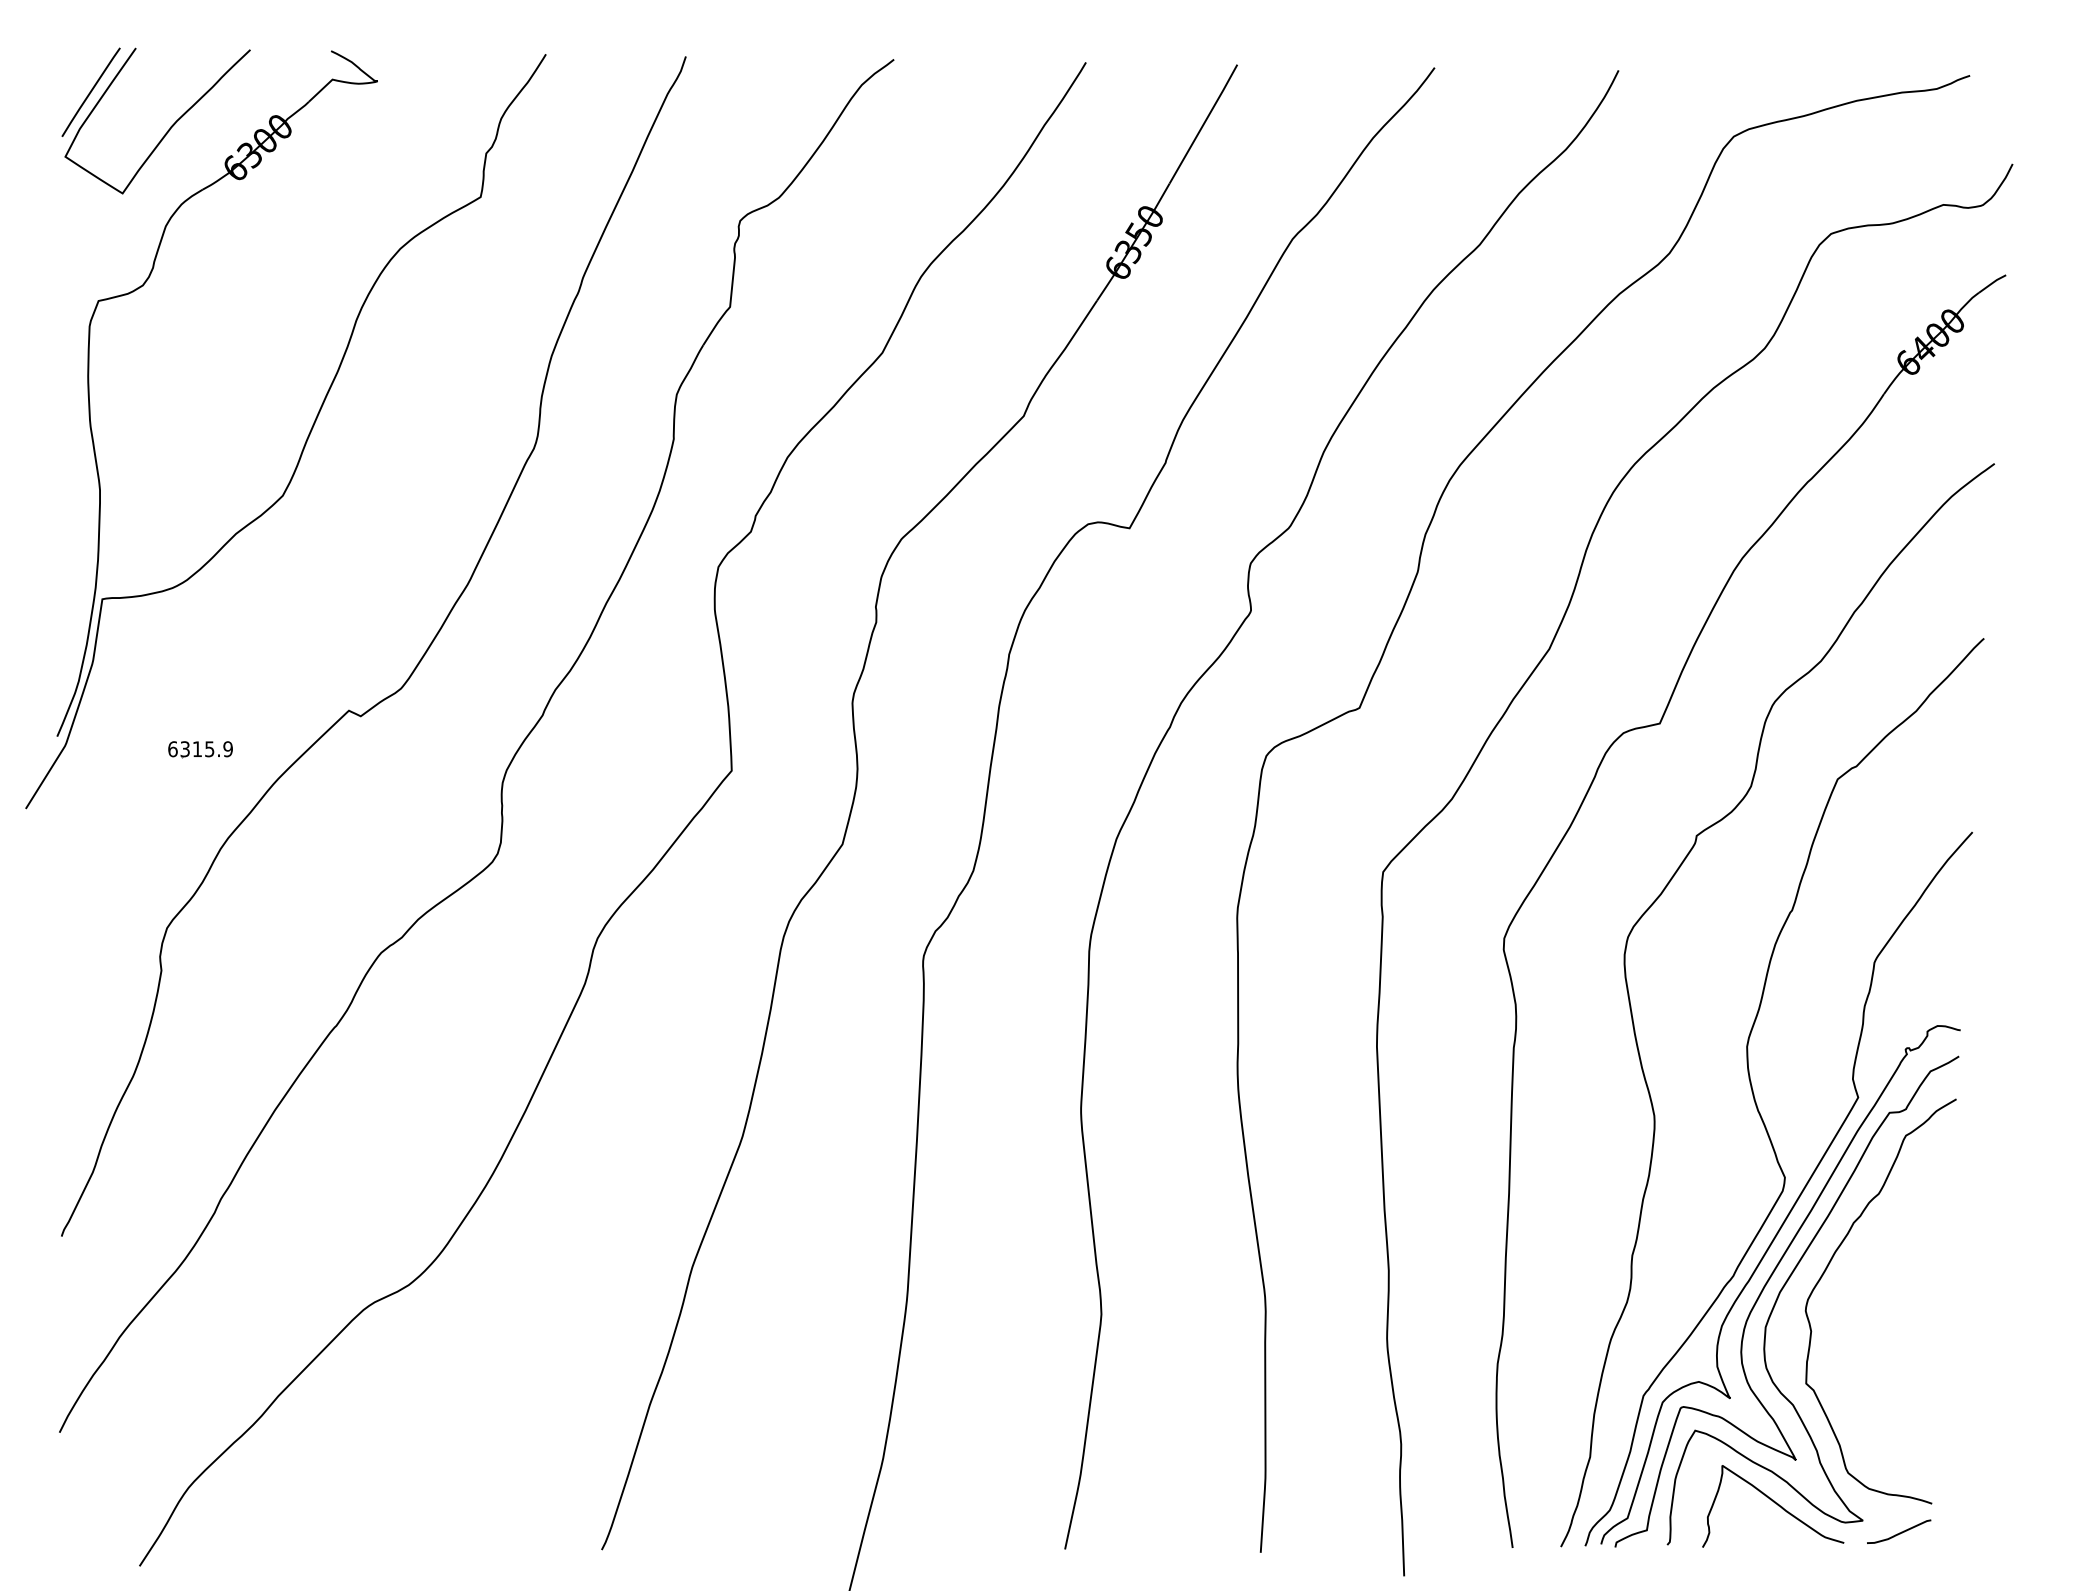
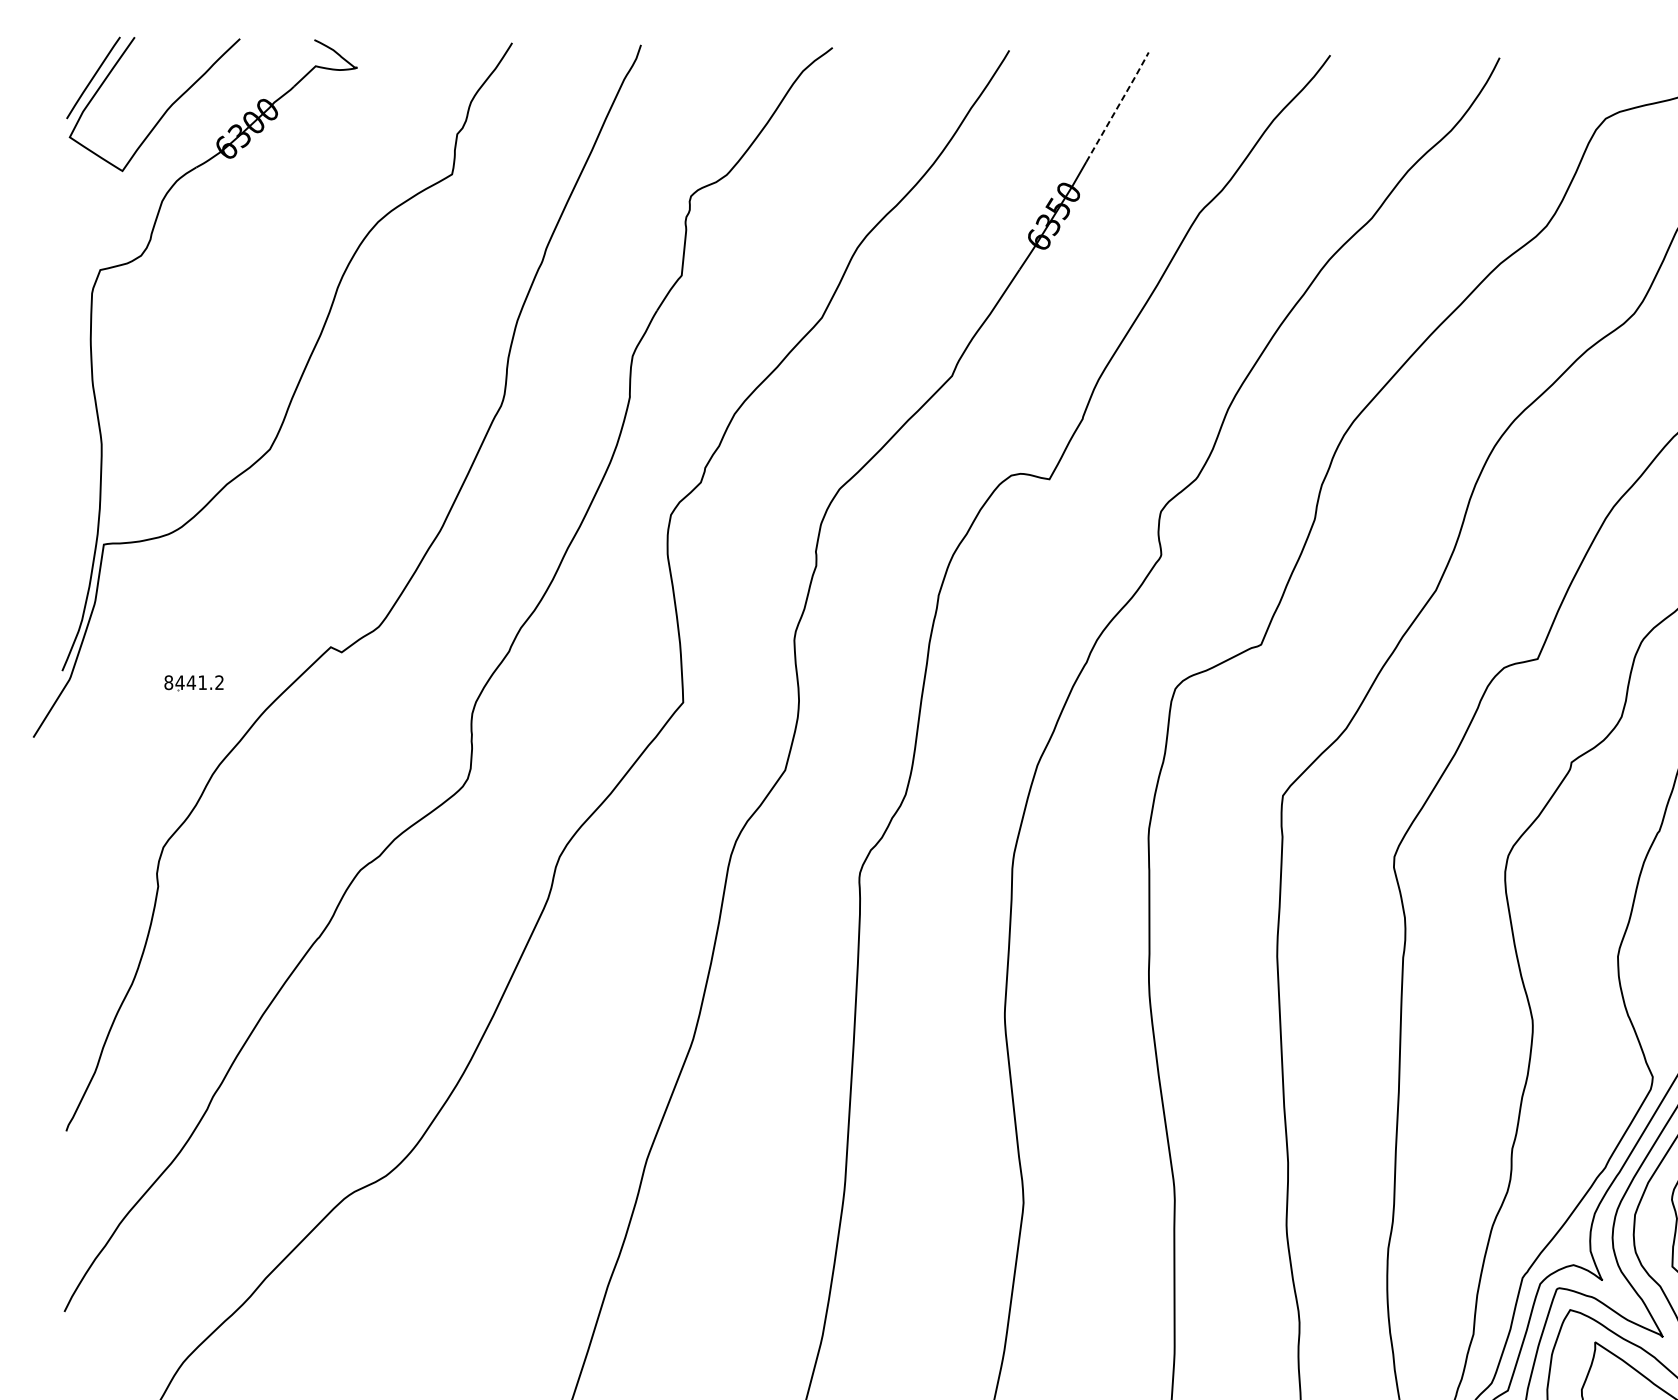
line: (1204, 123) -> (1118, 106), solid -> dashed
text: (200, 749) -> (194, 682), 6315.9 -> 8441.2

